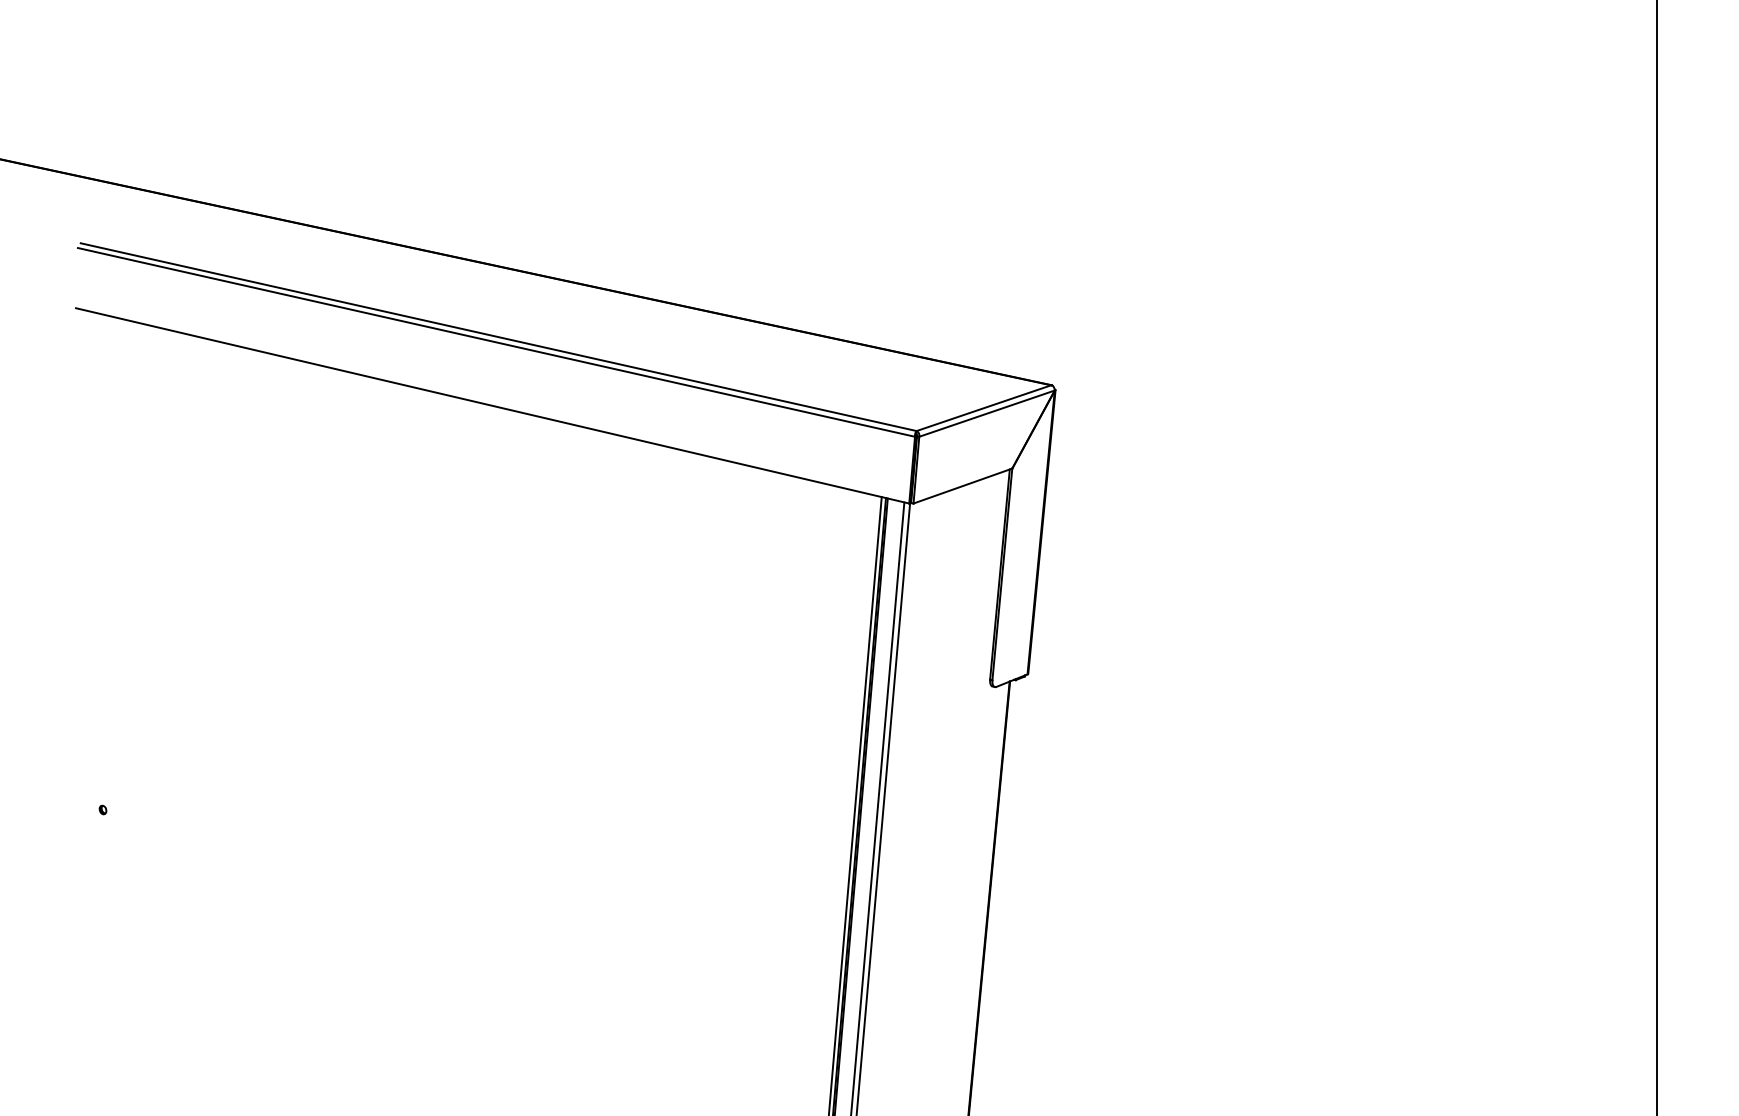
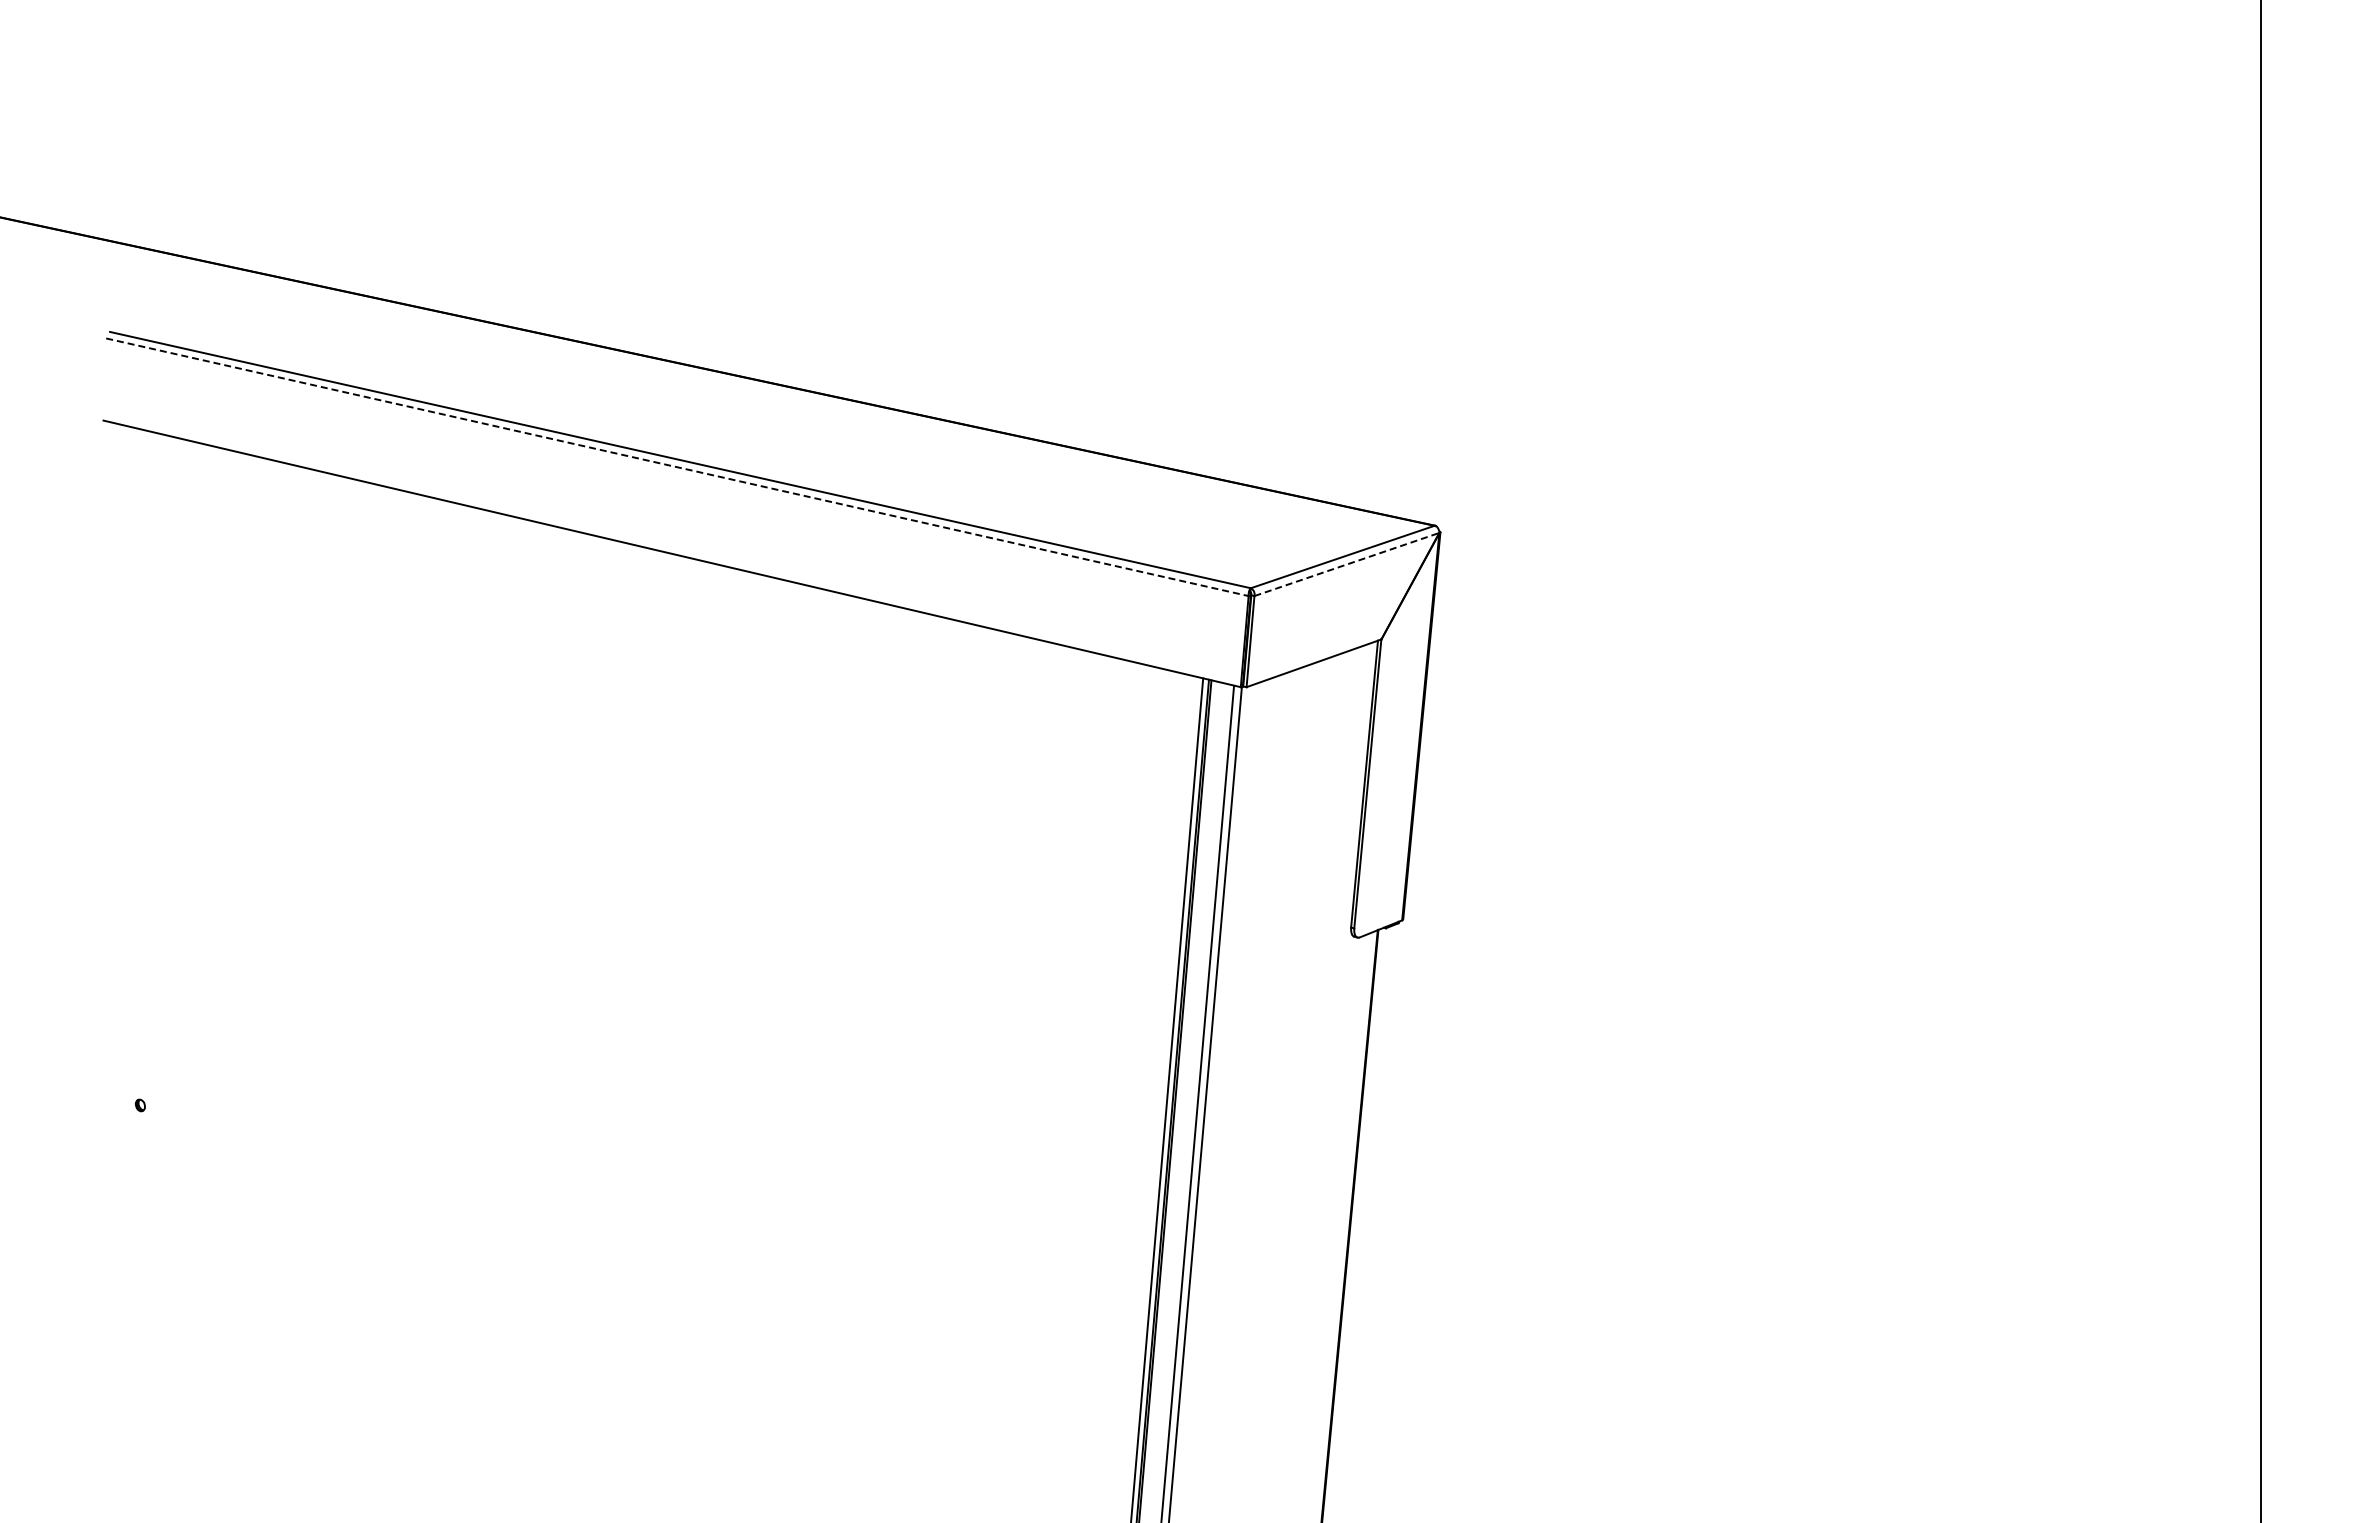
line: (496, 342) -> (677, 467), solid -> dashed
line: (986, 413) -> (1346, 564), solid -> dashed

